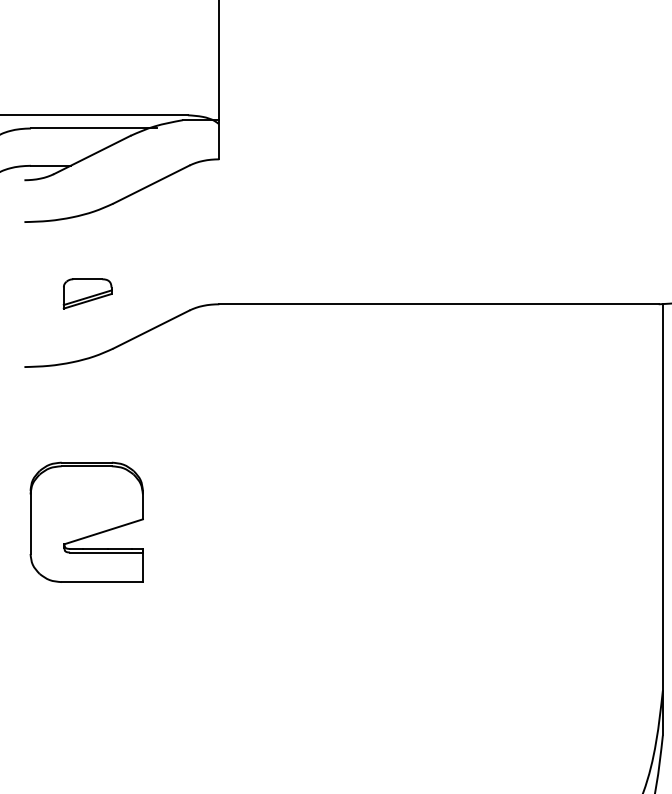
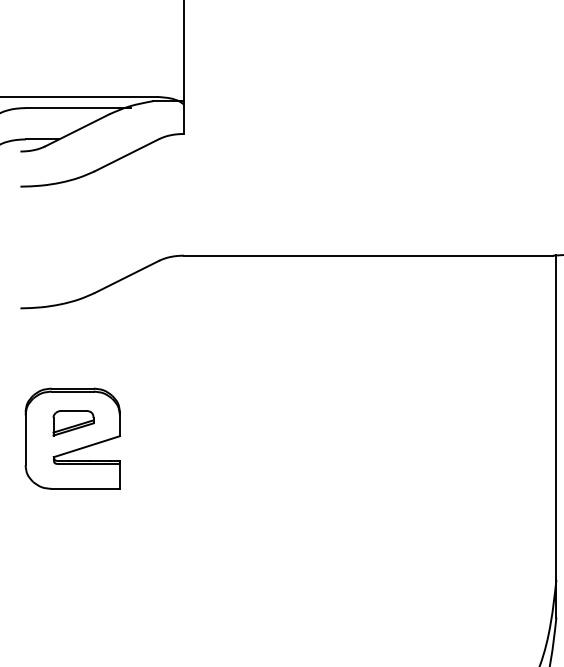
part: (87, 293) -> (73, 422), moved

